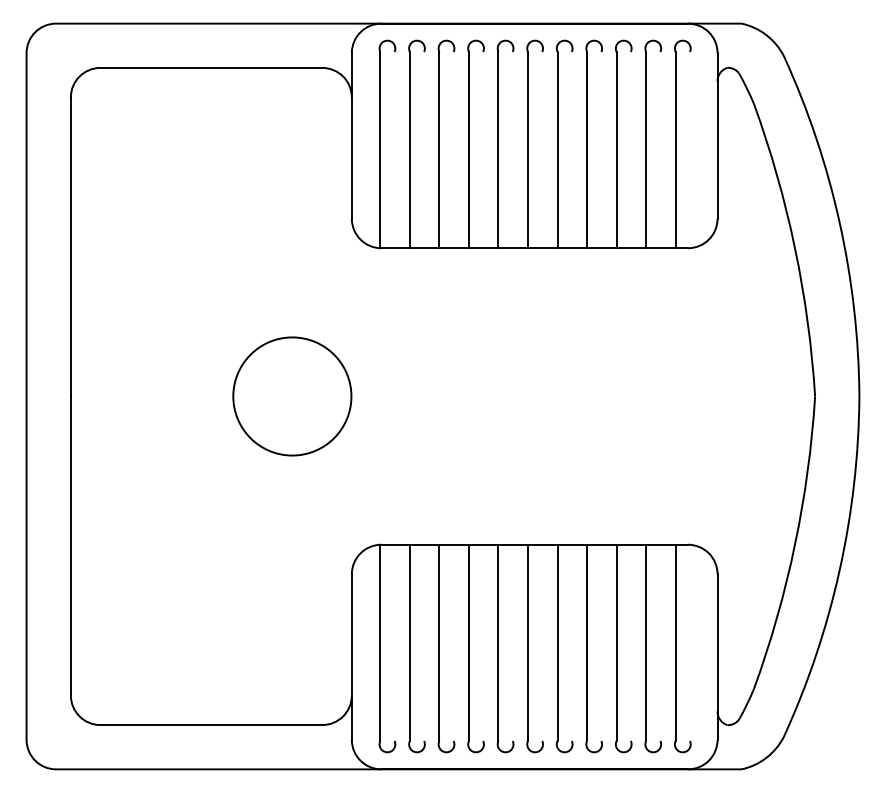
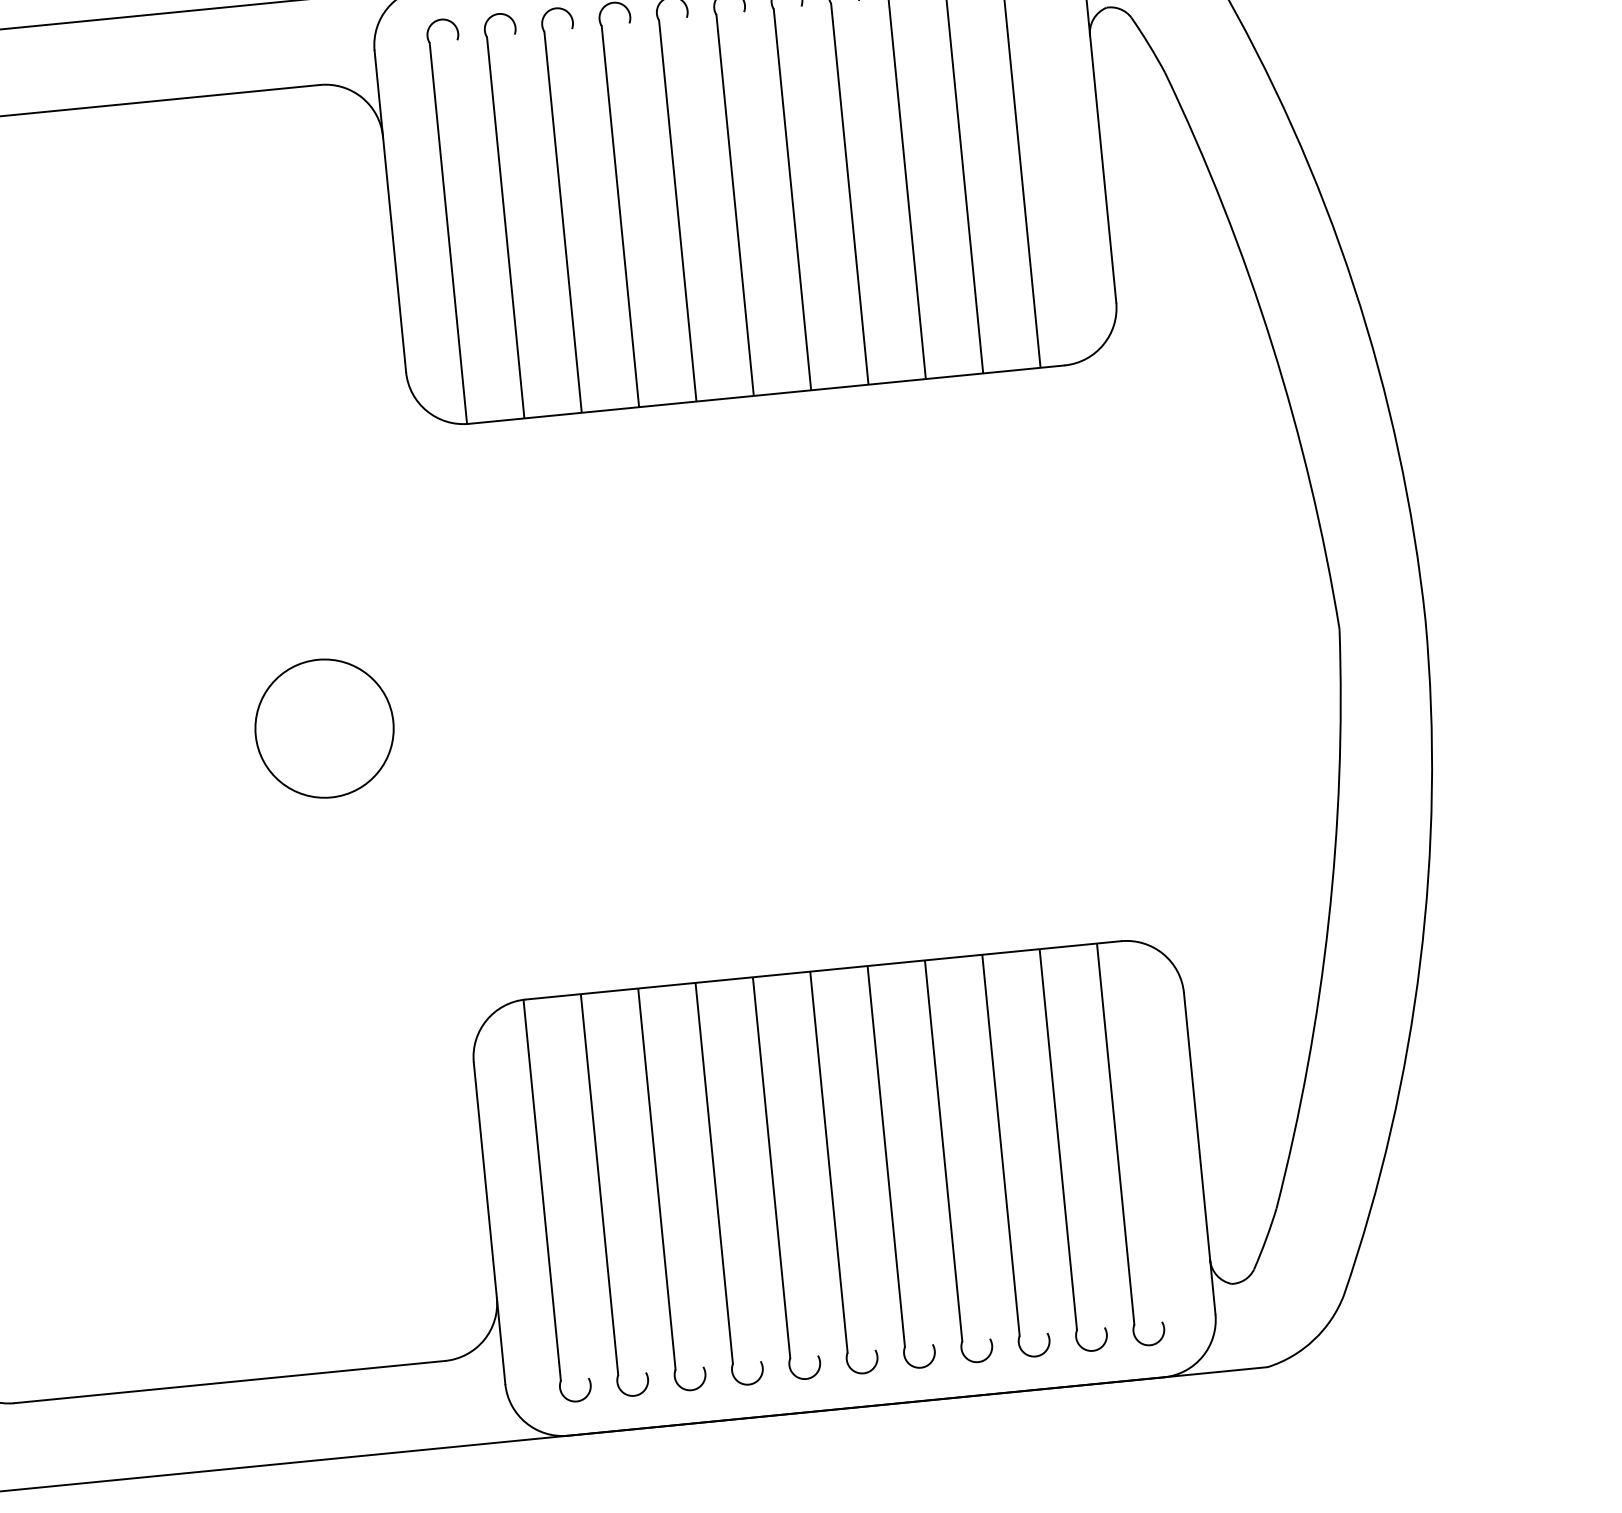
circle: (292, 396) -> (324, 728), size x0.6

